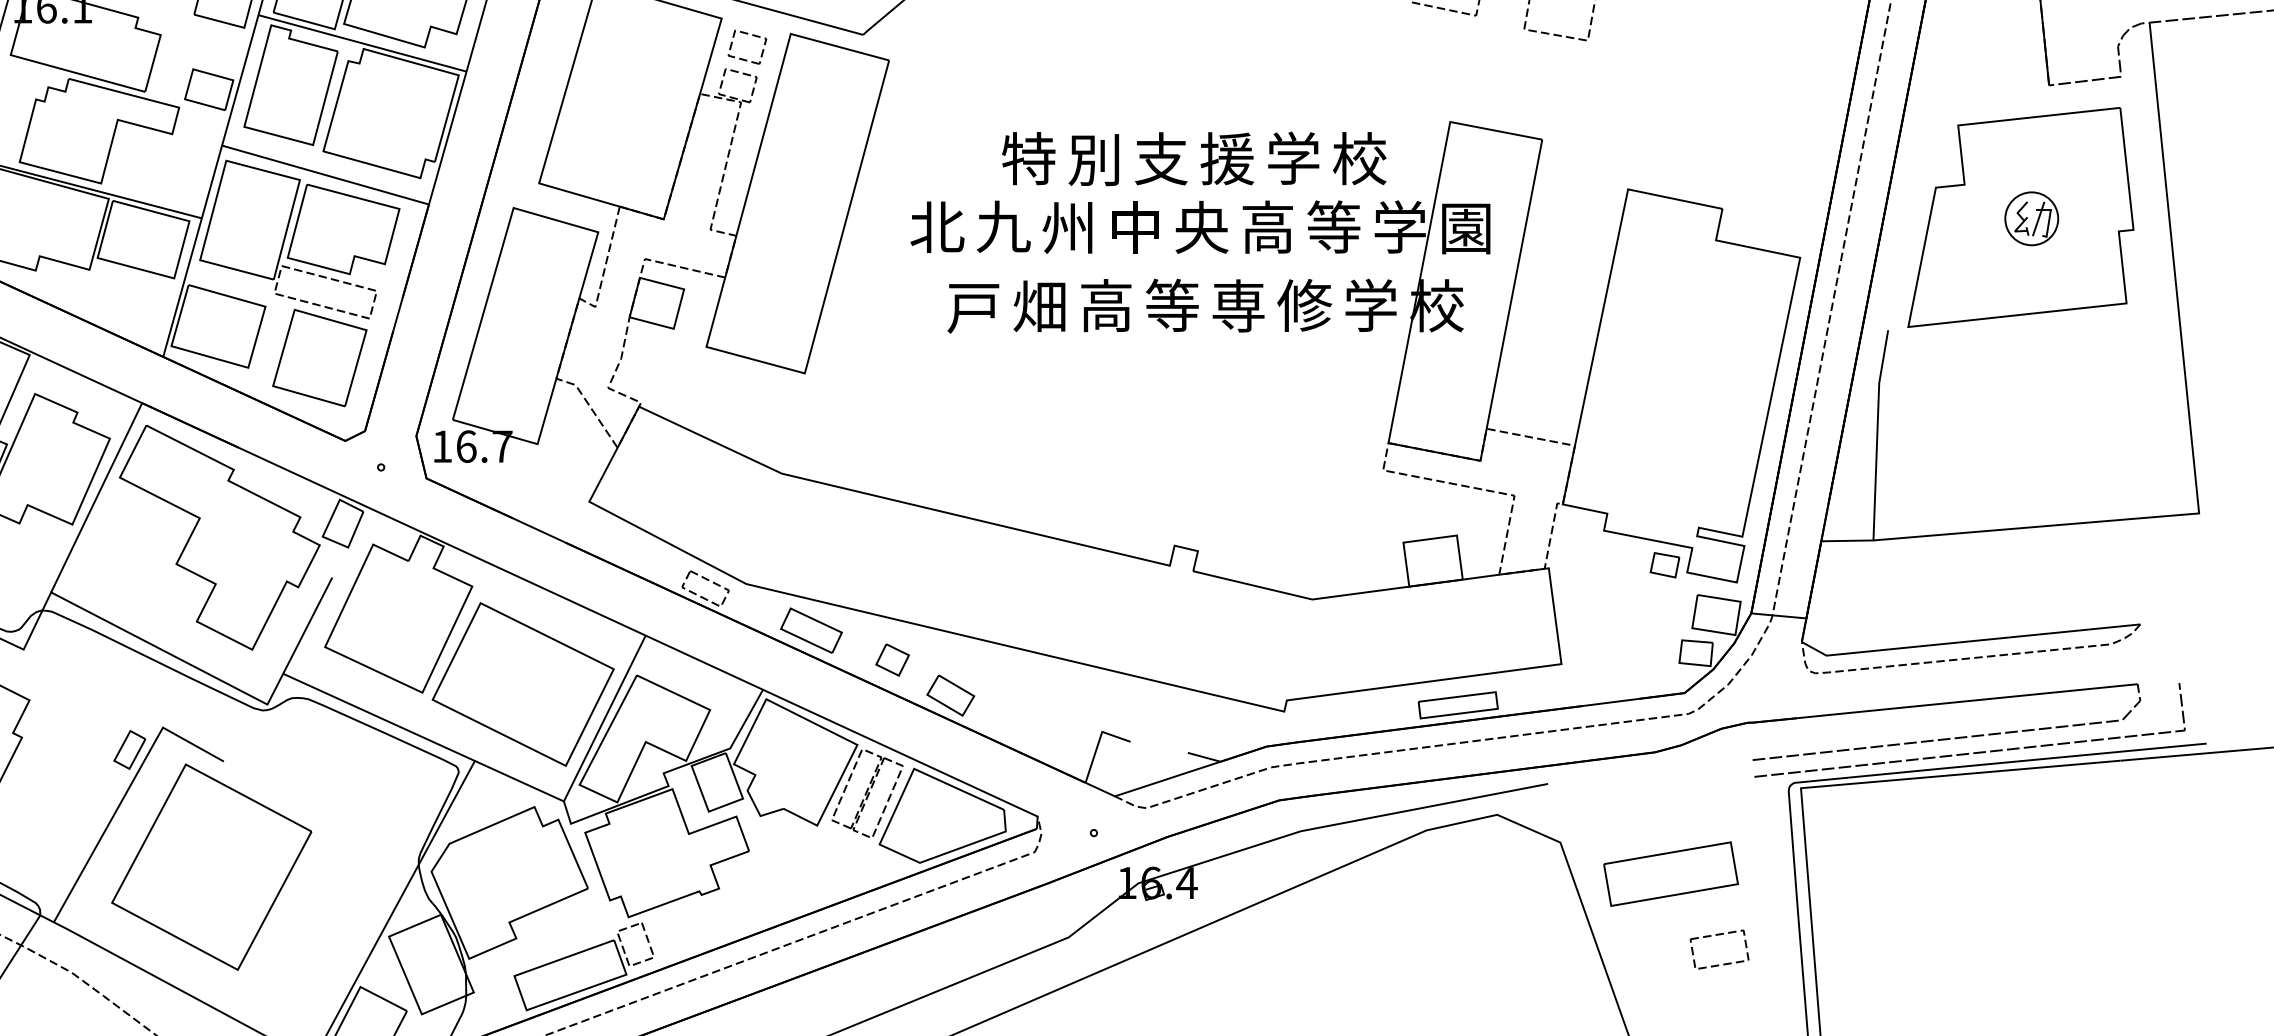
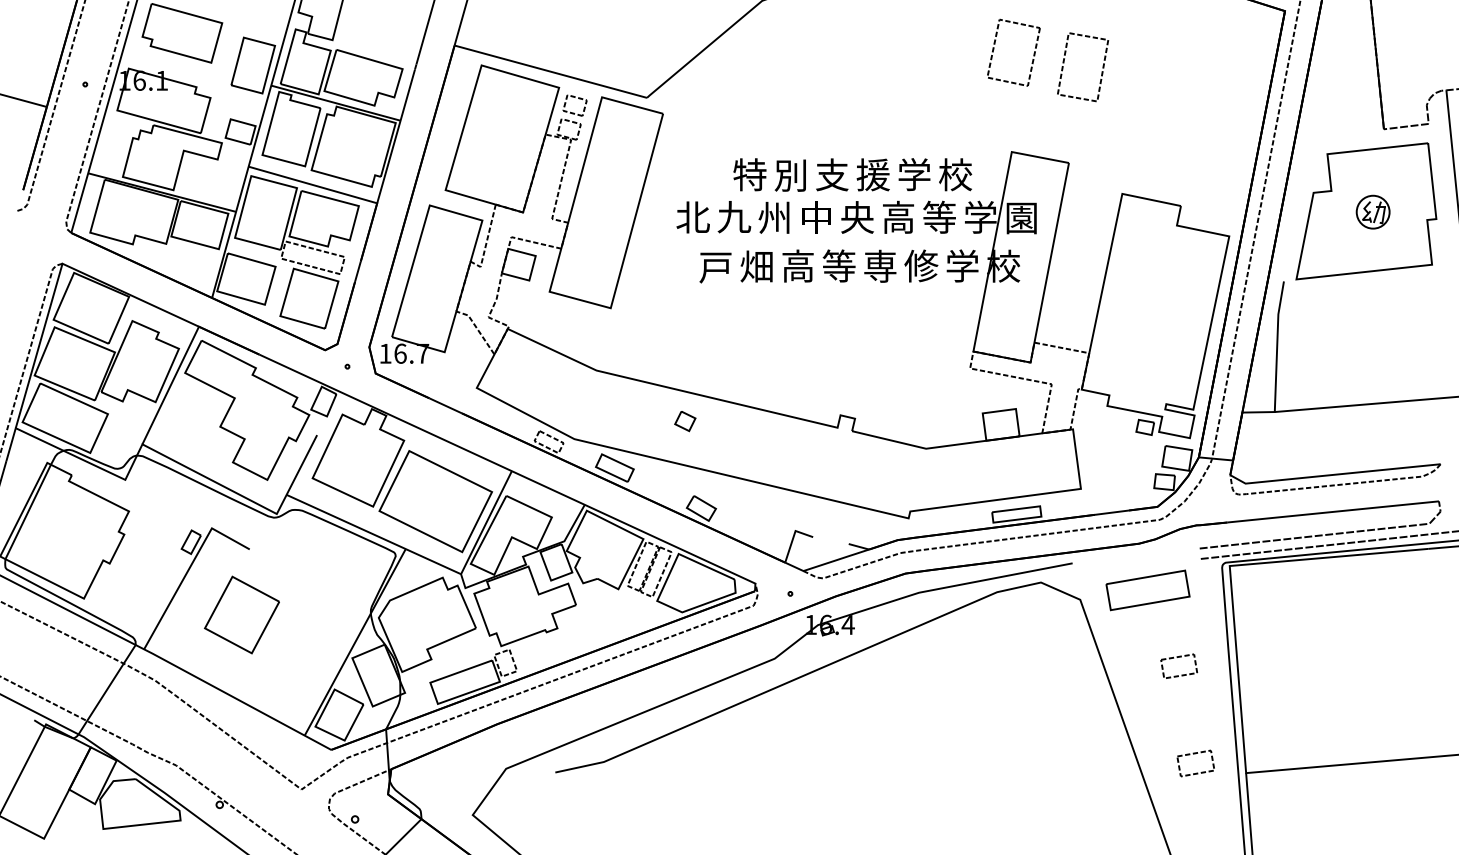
part: (892, 660) -> (685, 421), moved
part: (210, 866) -> (241, 614), size x0.6
part: (1670, 874) -> (1147, 590), moved

